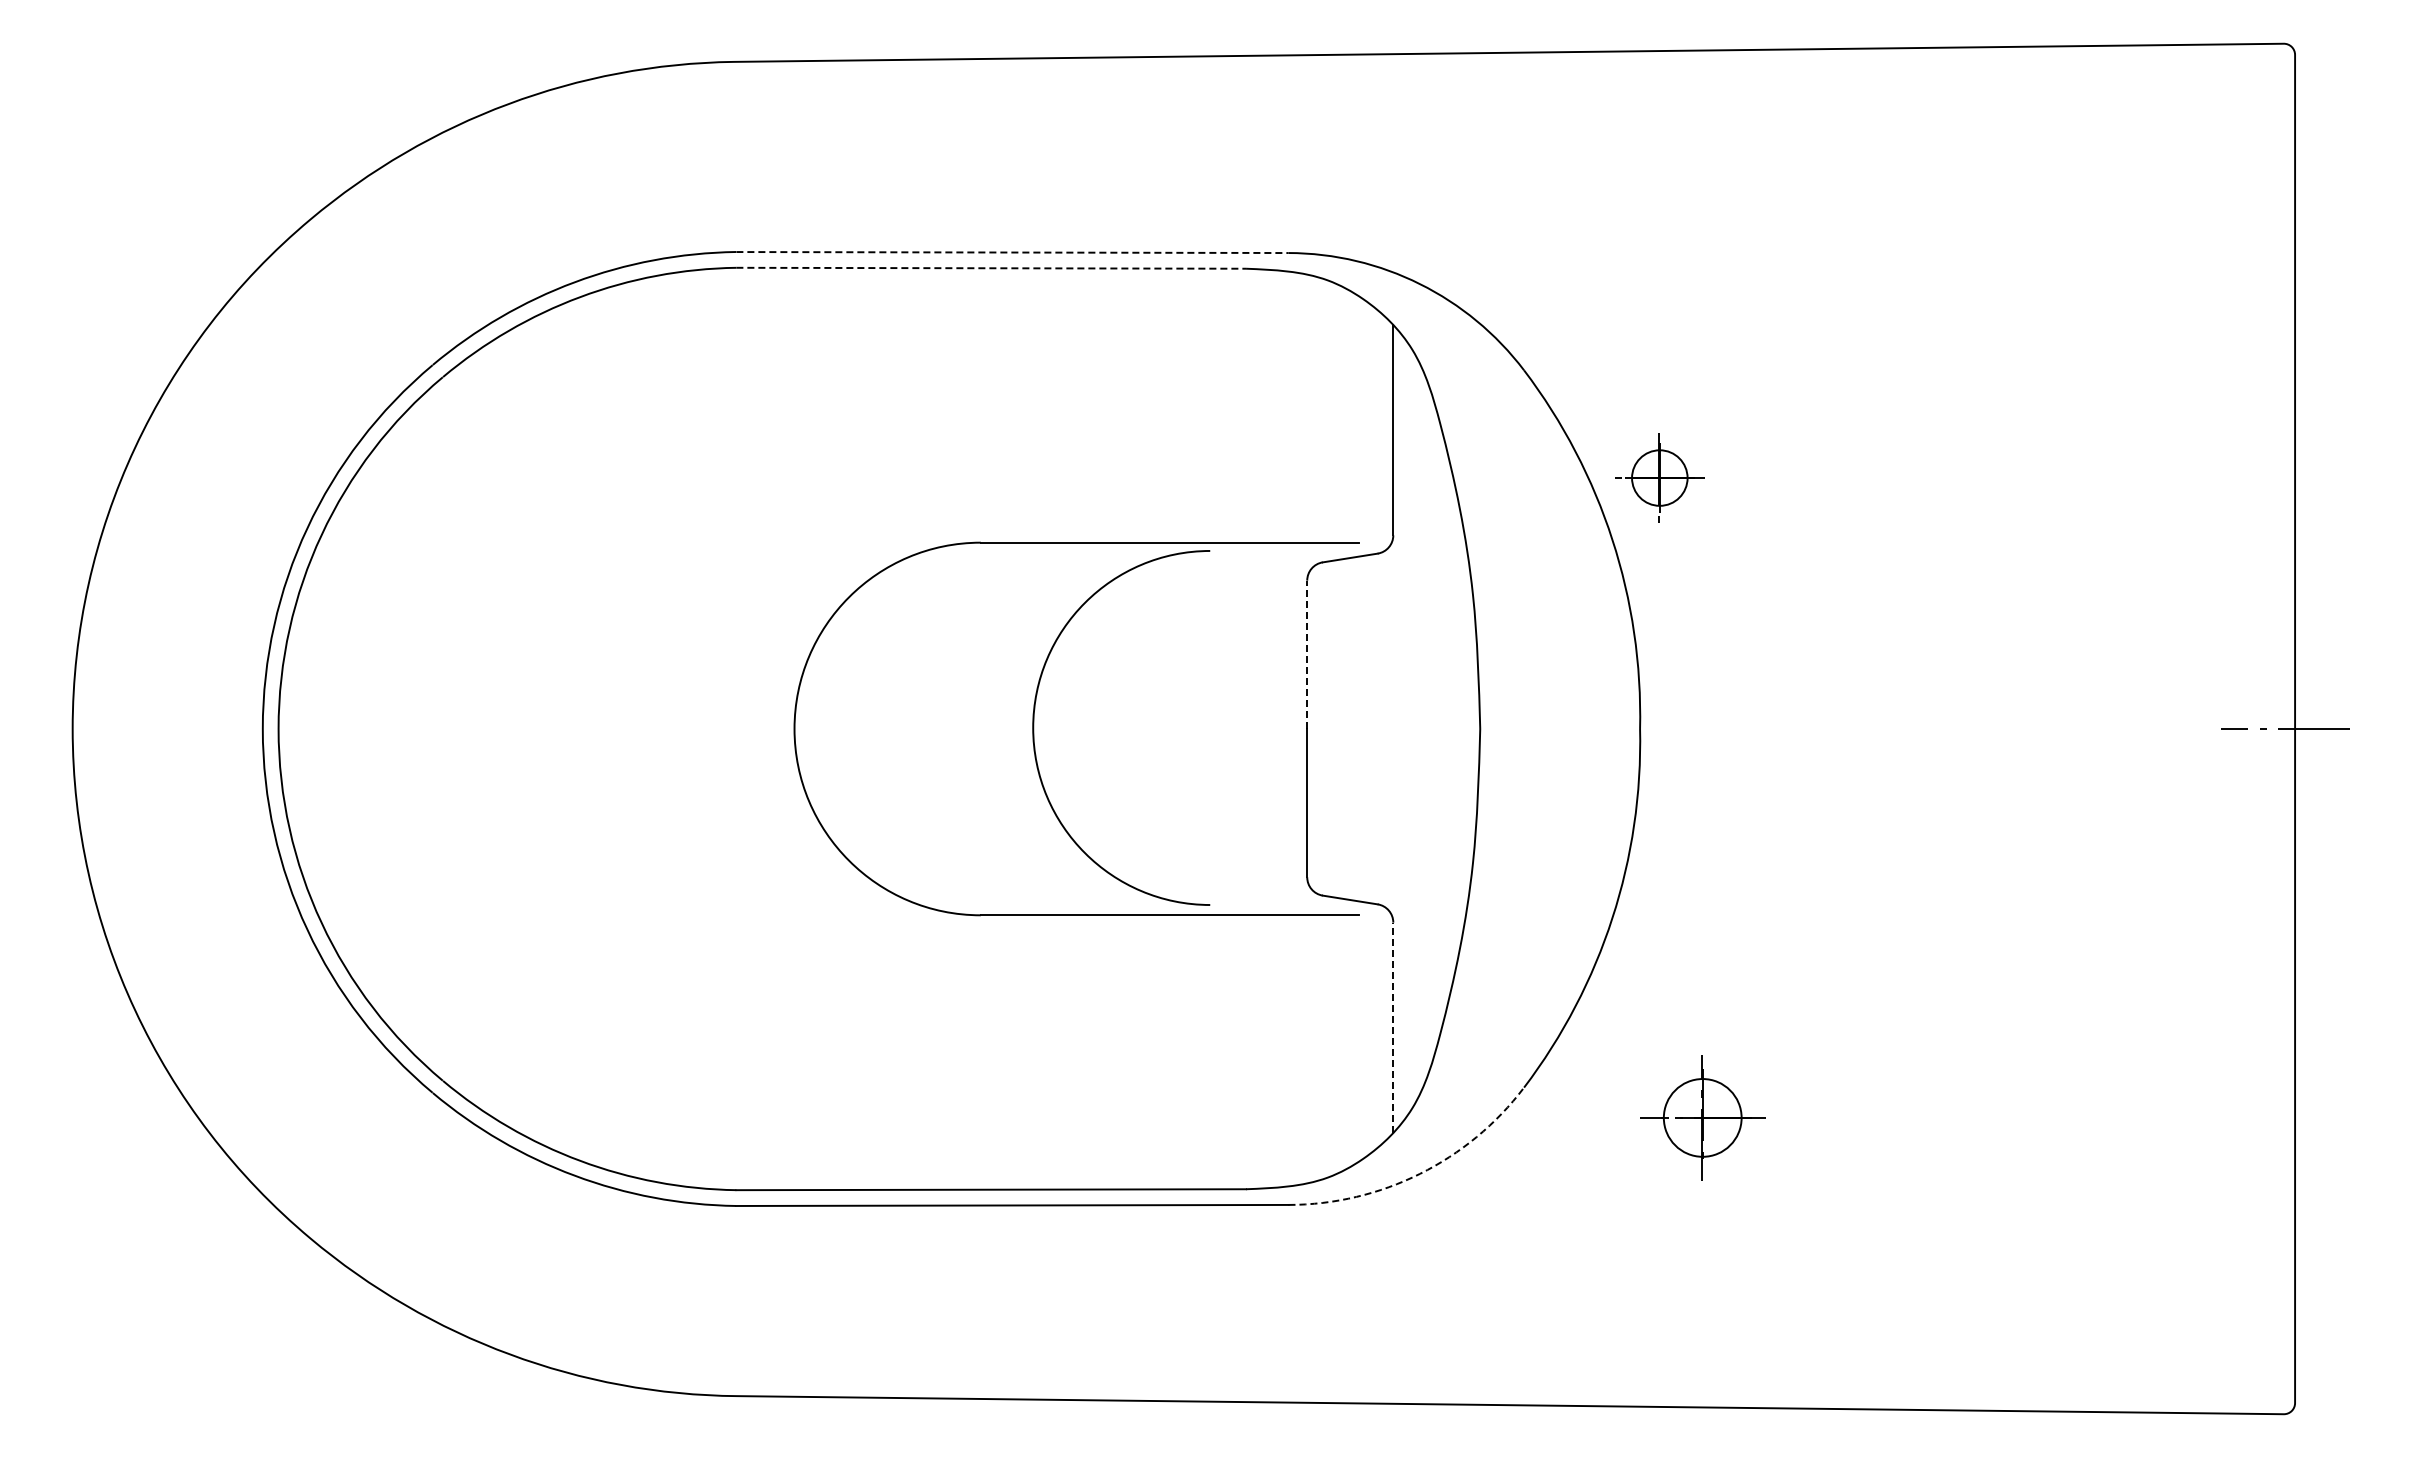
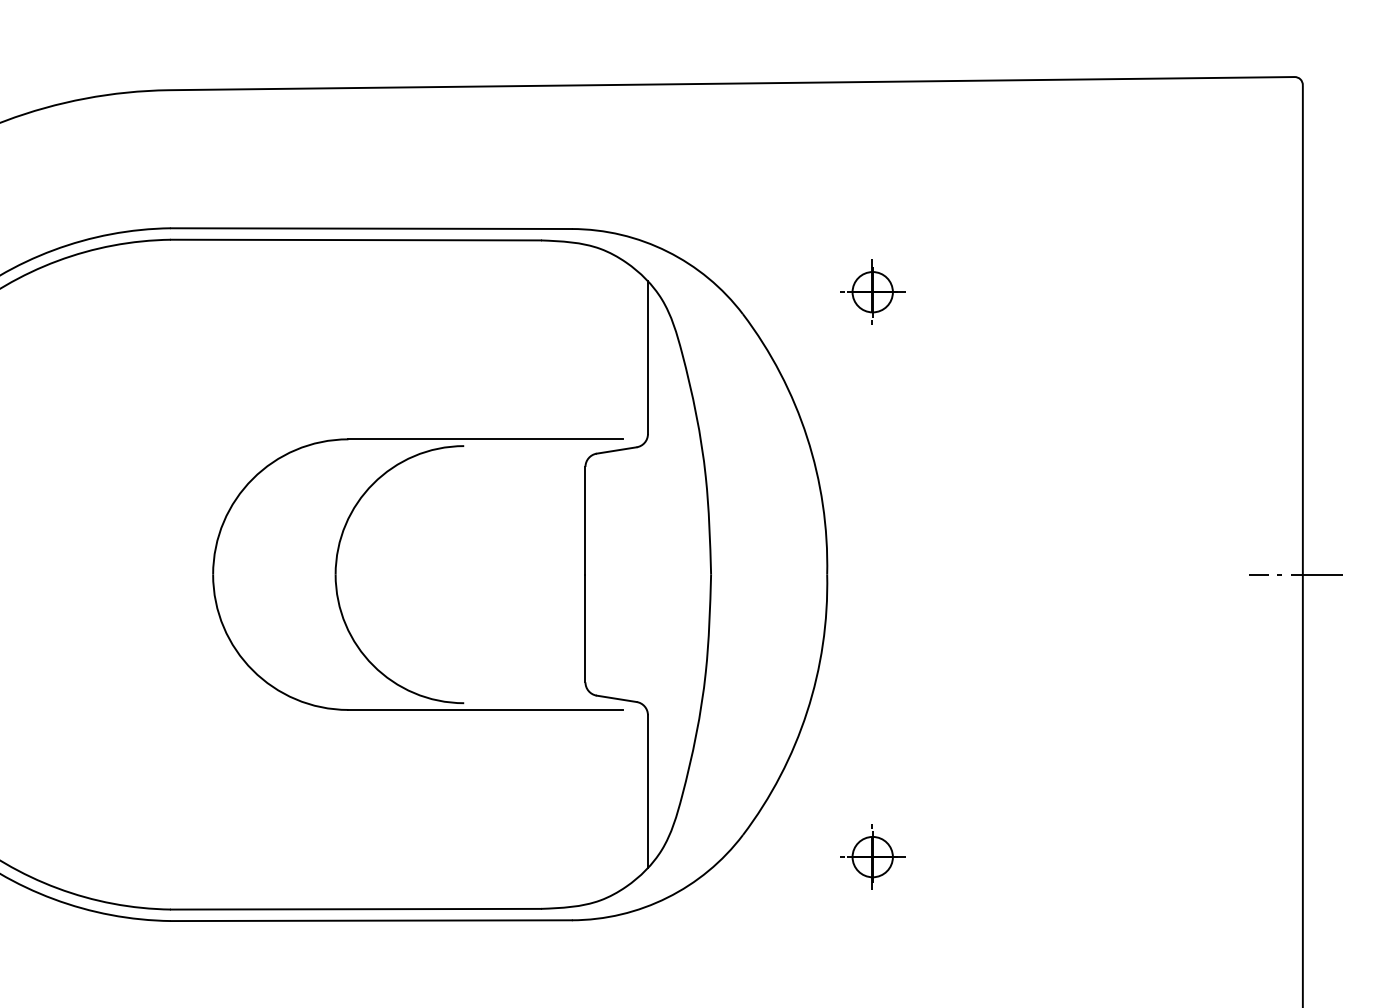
line: (1012, 252) -> (371, 228), dashed -> solid
line: (991, 268) -> (356, 240), dashed -> solid
part: (1659, 477) -> (872, 291), moved
line: (1307, 654) -> (585, 520), dashed -> solid
part: (1034, 727) -> (336, 574), moved
line: (1393, 1027) -> (648, 791), dashed -> solid
part: (1702, 1117) -> (872, 856), size x0.71
arc: (1420, 1173) -> (667, 897), dashed -> solid

